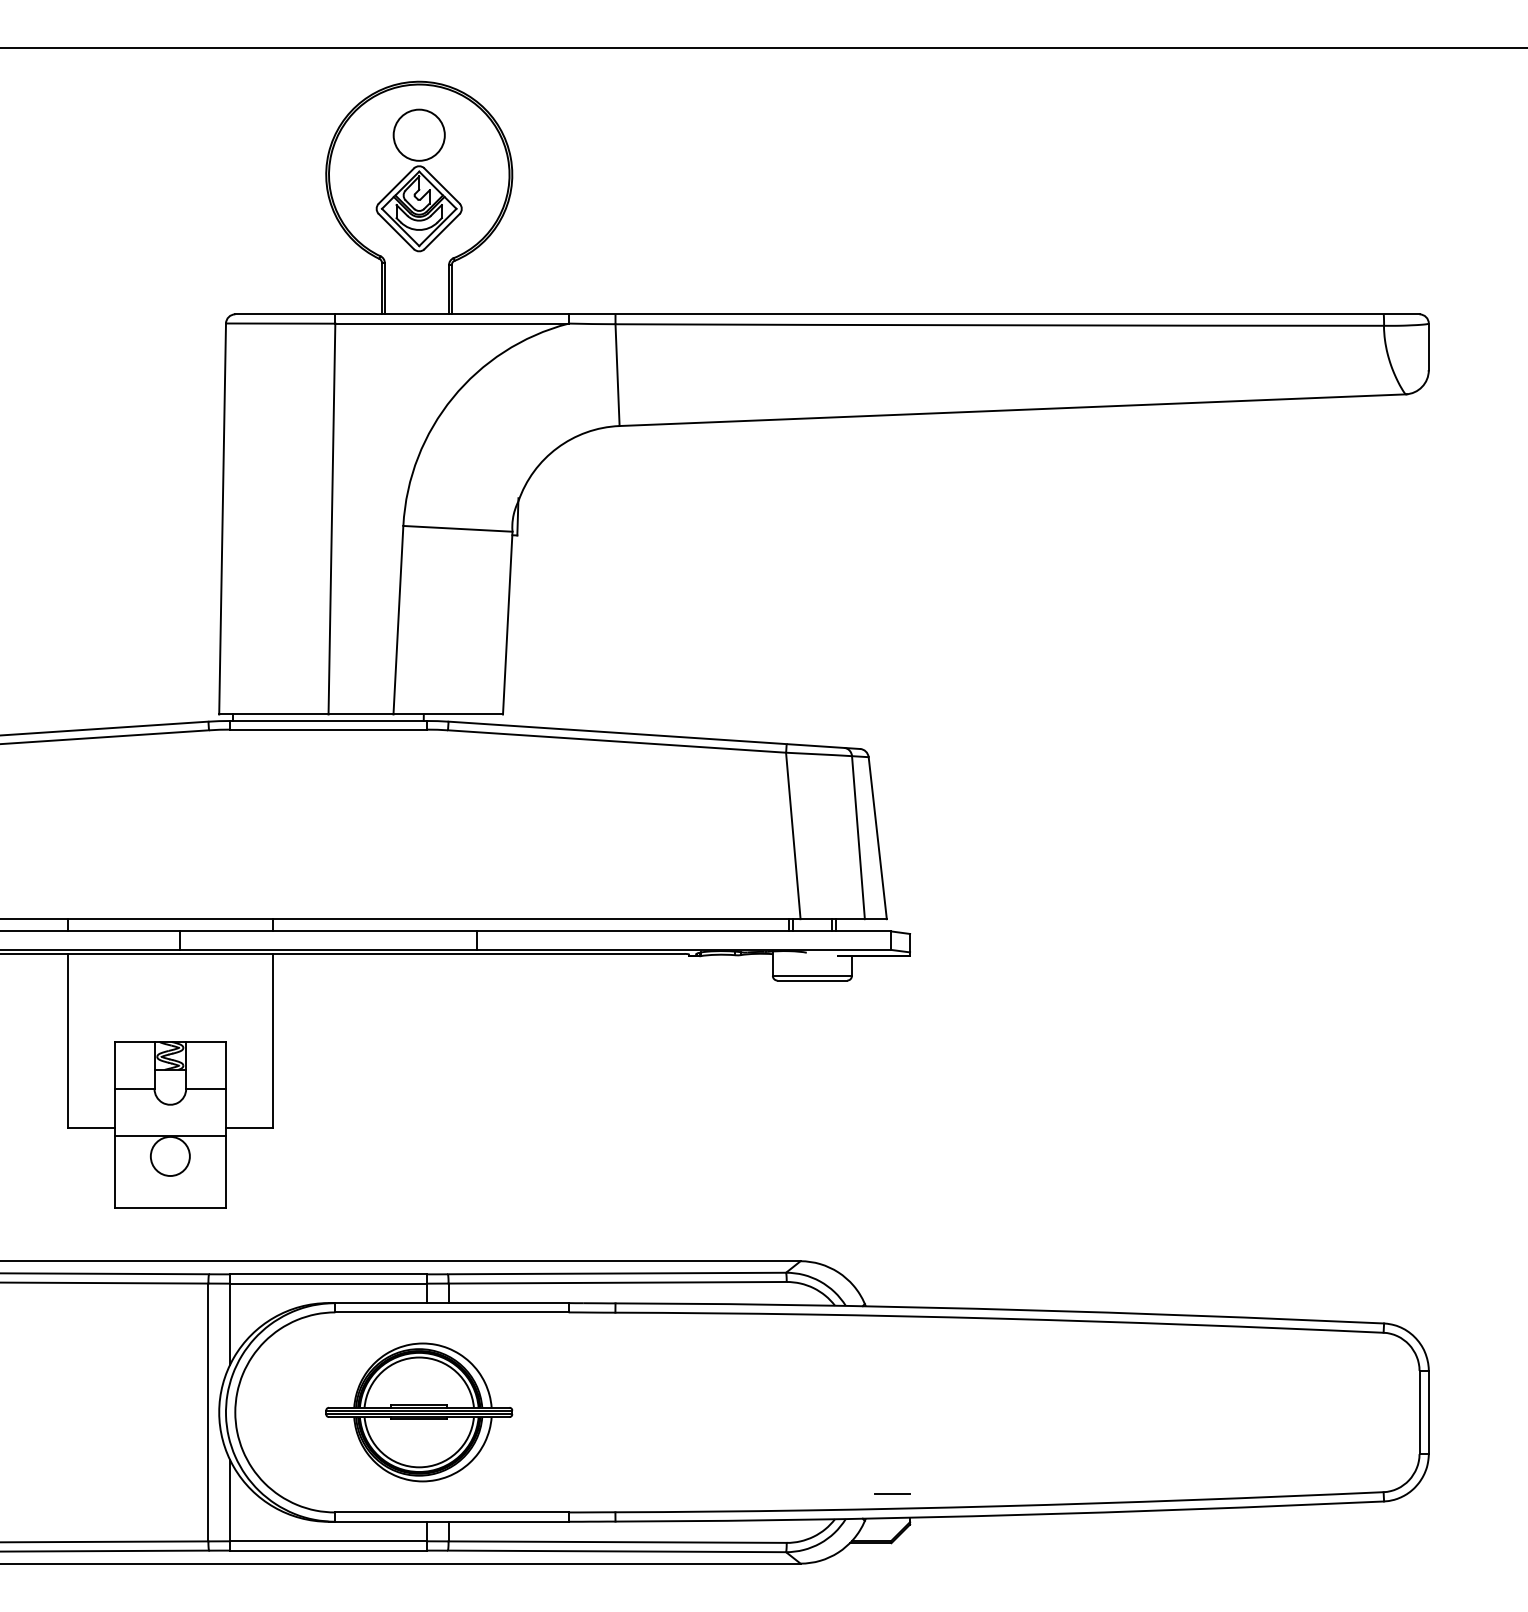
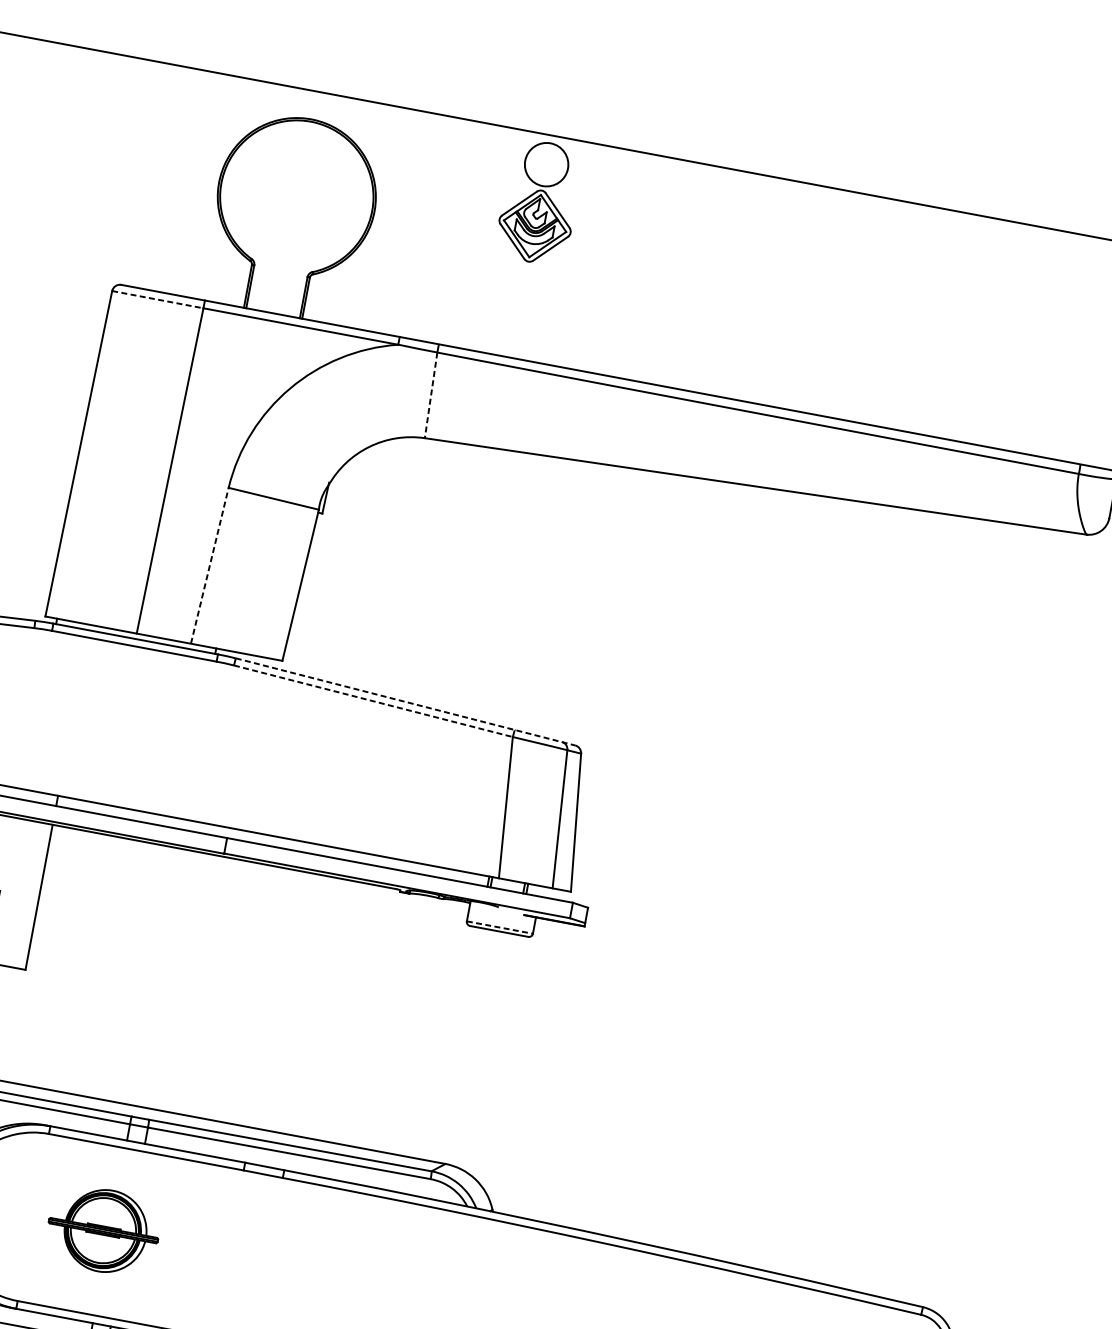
part: (418, 180) -> (538, 202), moved
line: (280, 323) -> (157, 299), solid -> dashed
line: (617, 375) -> (431, 395), solid -> dashed
line: (398, 619) -> (209, 565), solid -> dashed
line: (654, 735) -> (405, 702), solid -> dashed
line: (617, 741) -> (373, 701), solid -> dashed
line: (812, 975) -> (500, 927), solid -> dashed
part: (419, 1412) -> (103, 1230), size x0.7

